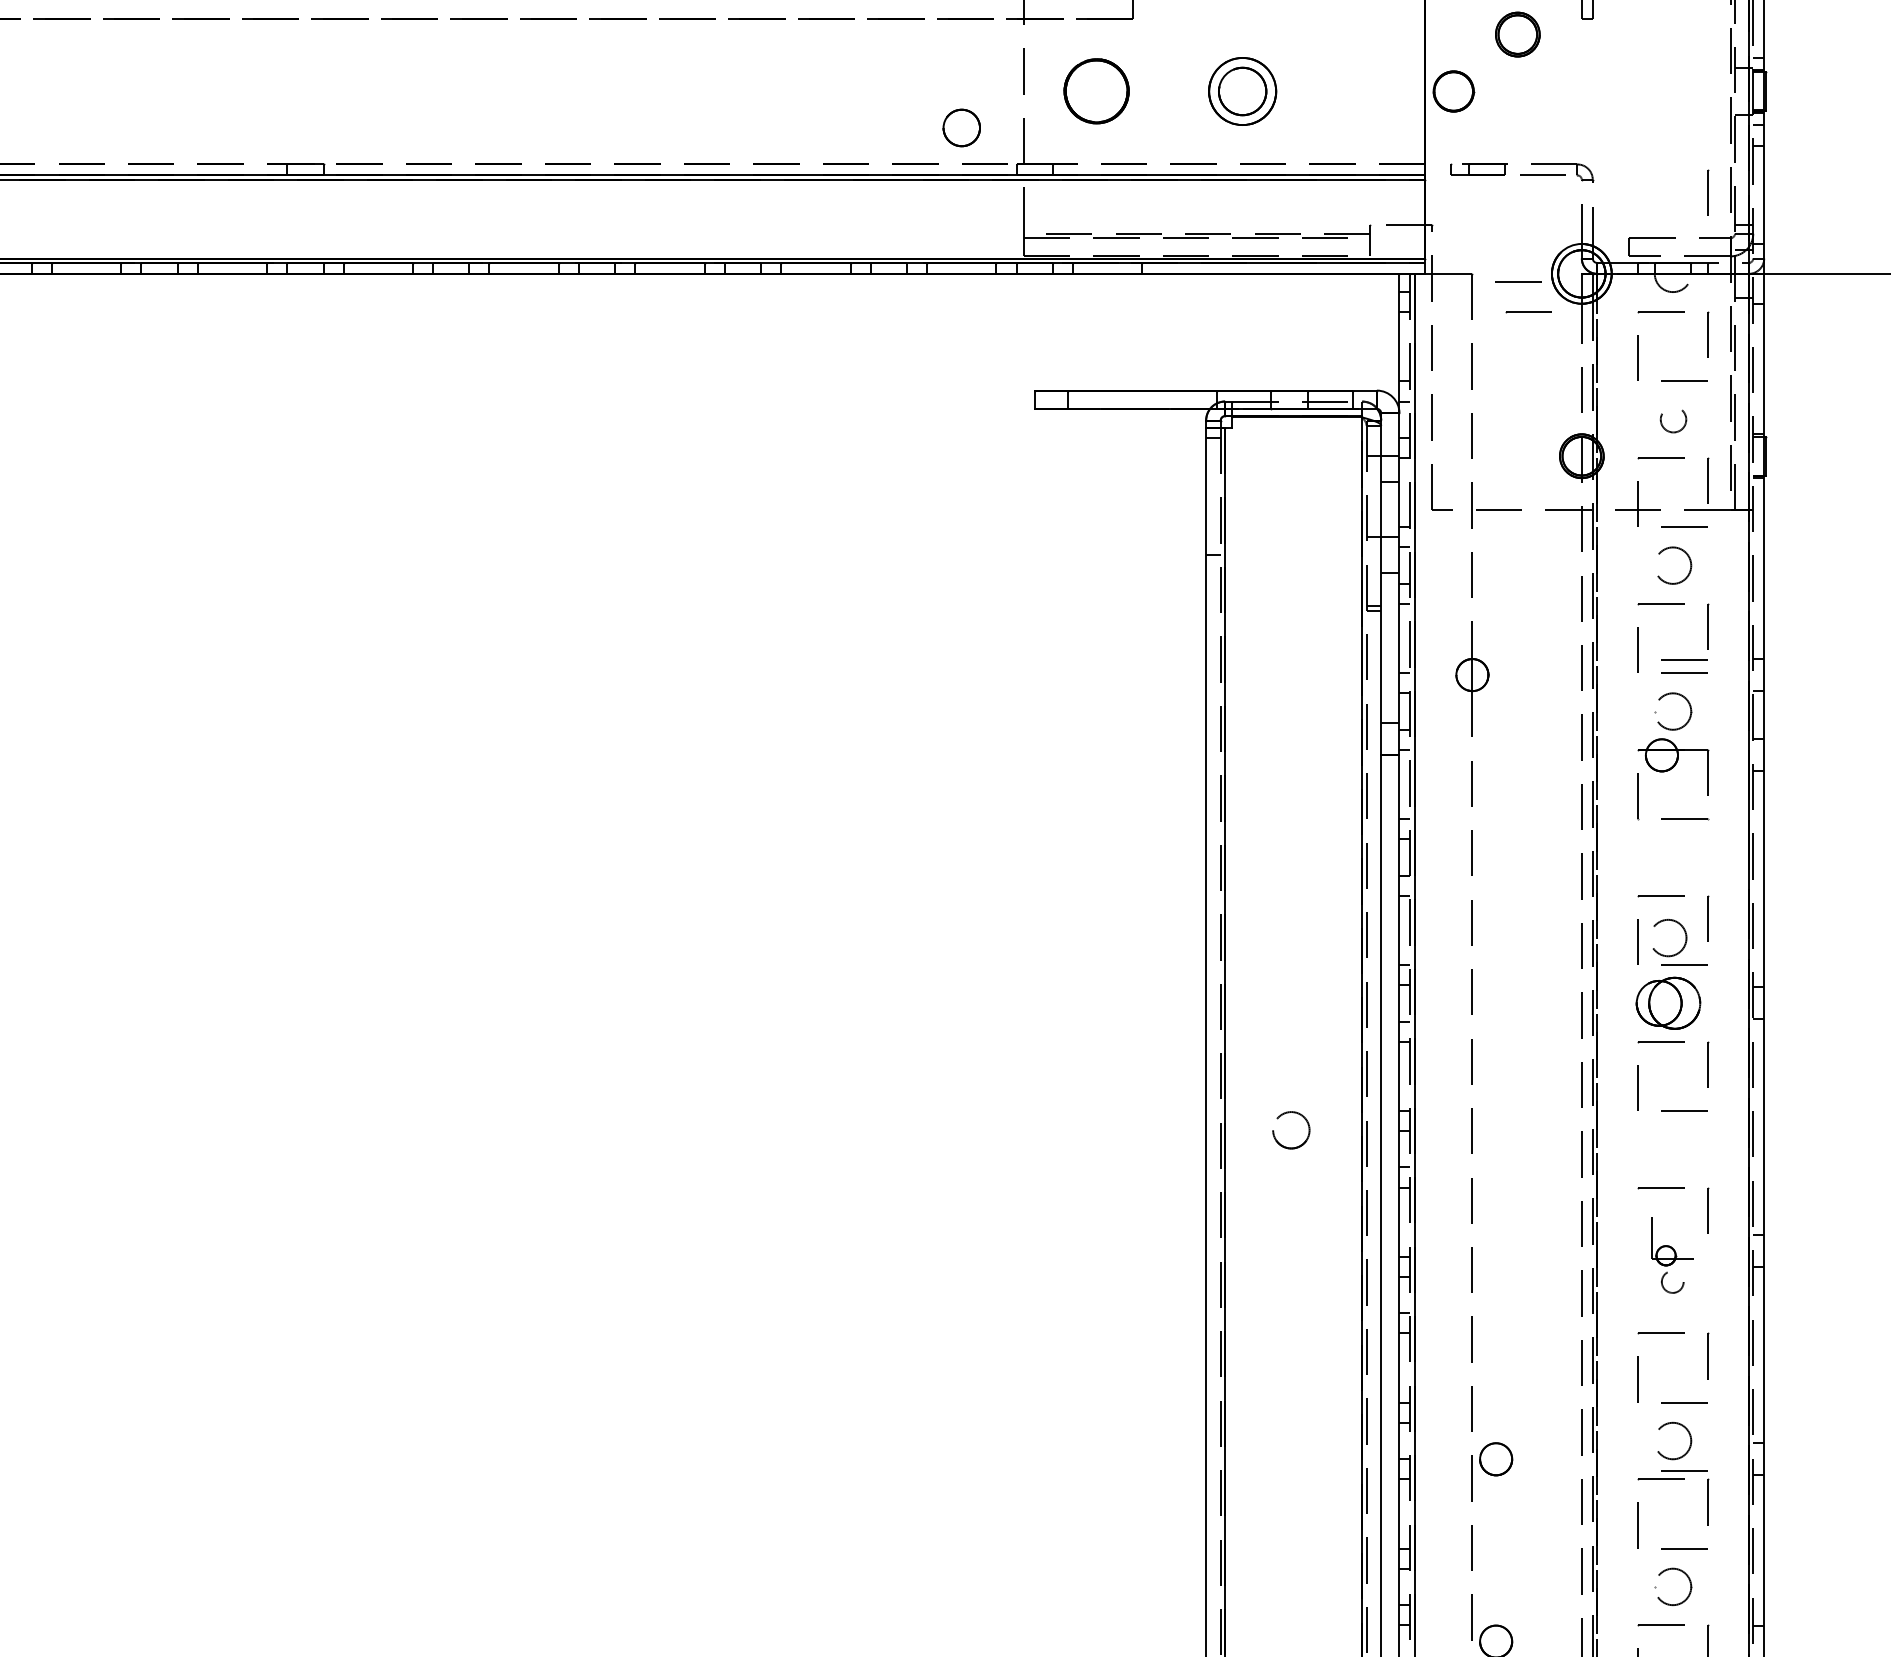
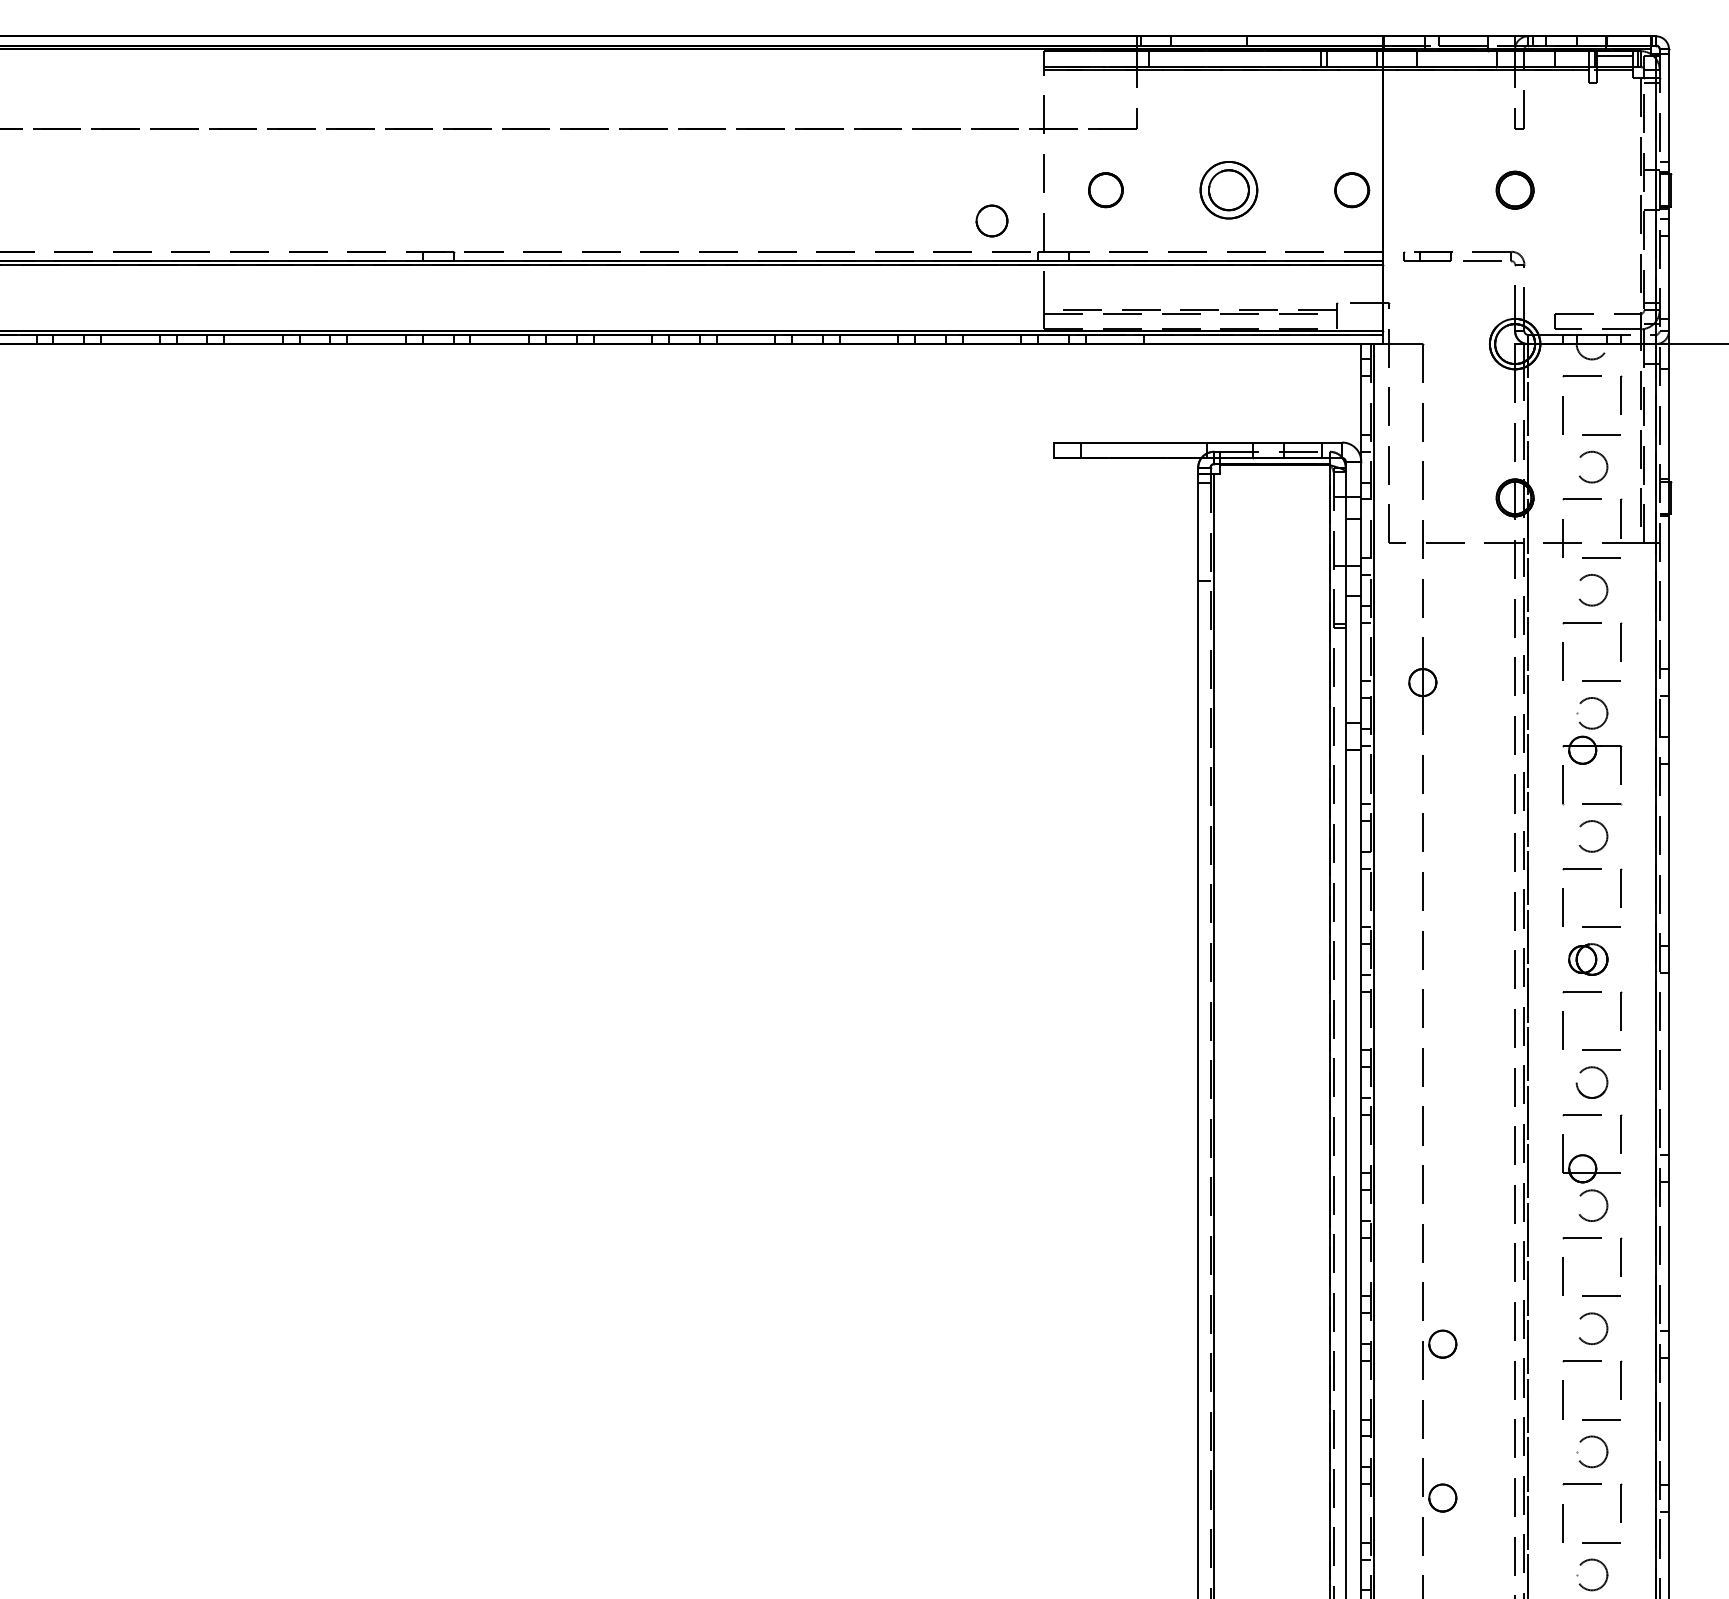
part: (1517, 33) -> (1514, 189), moved
part: (1096, 91) -> (1105, 190), size x0.62
part: (1454, 91) -> (1352, 190), moved
line: (1707, 191) -> (1621, 274), removed
line: (1518, 281) -> (1461, 350), removed
line: (1527, 312) -> (1469, 376), removed
circle: (1674, 418) -> (1593, 466), size x1.43
line: (1684, 659) -> (1601, 669), removed
circle: (1669, 938) -> (1593, 836), moved
part: (1668, 1003) -> (1588, 959), size x0.71
part: (1275, 1134) -> (1578, 1086), moved
part: (1672, 1261) -> (1591, 1177), size x1.67
line: (1684, 1470) -> (1601, 1353), removed

